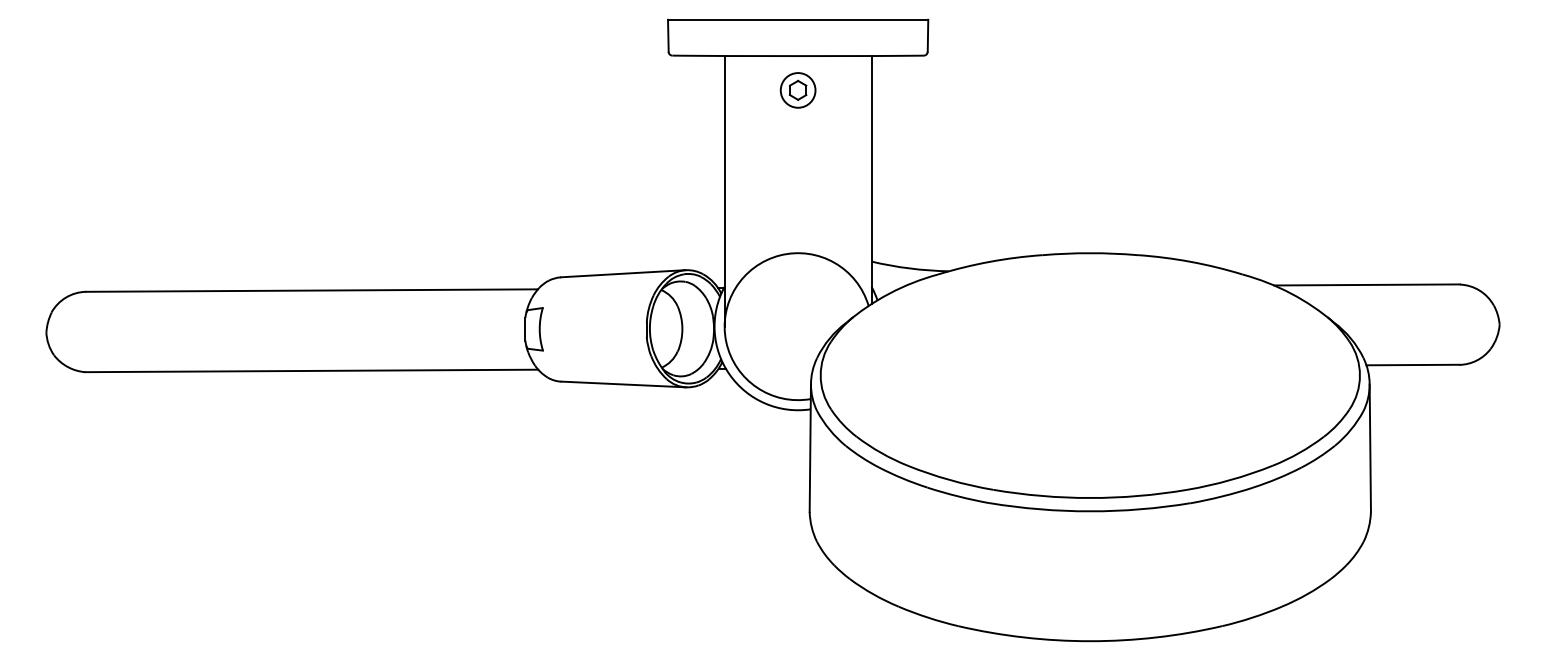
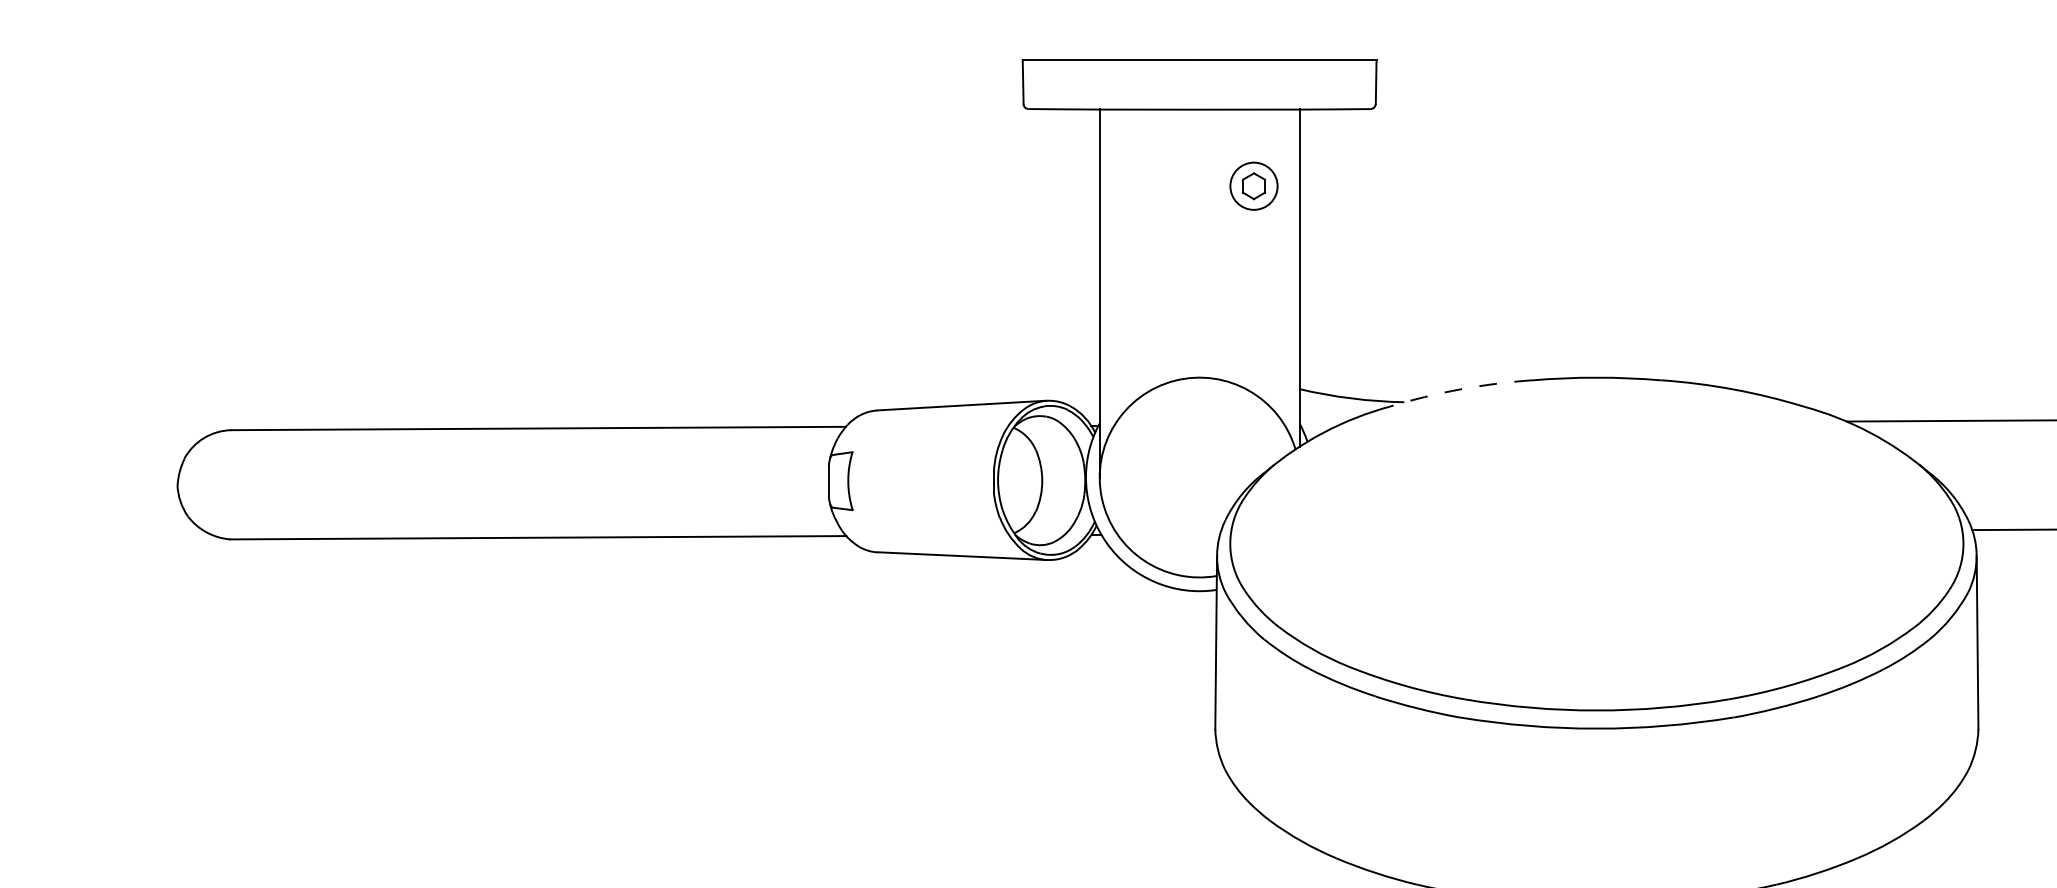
part: (797, 90) -> (1253, 186), moved
arc: (989, 261) -> (1459, 388), solid -> dashed

